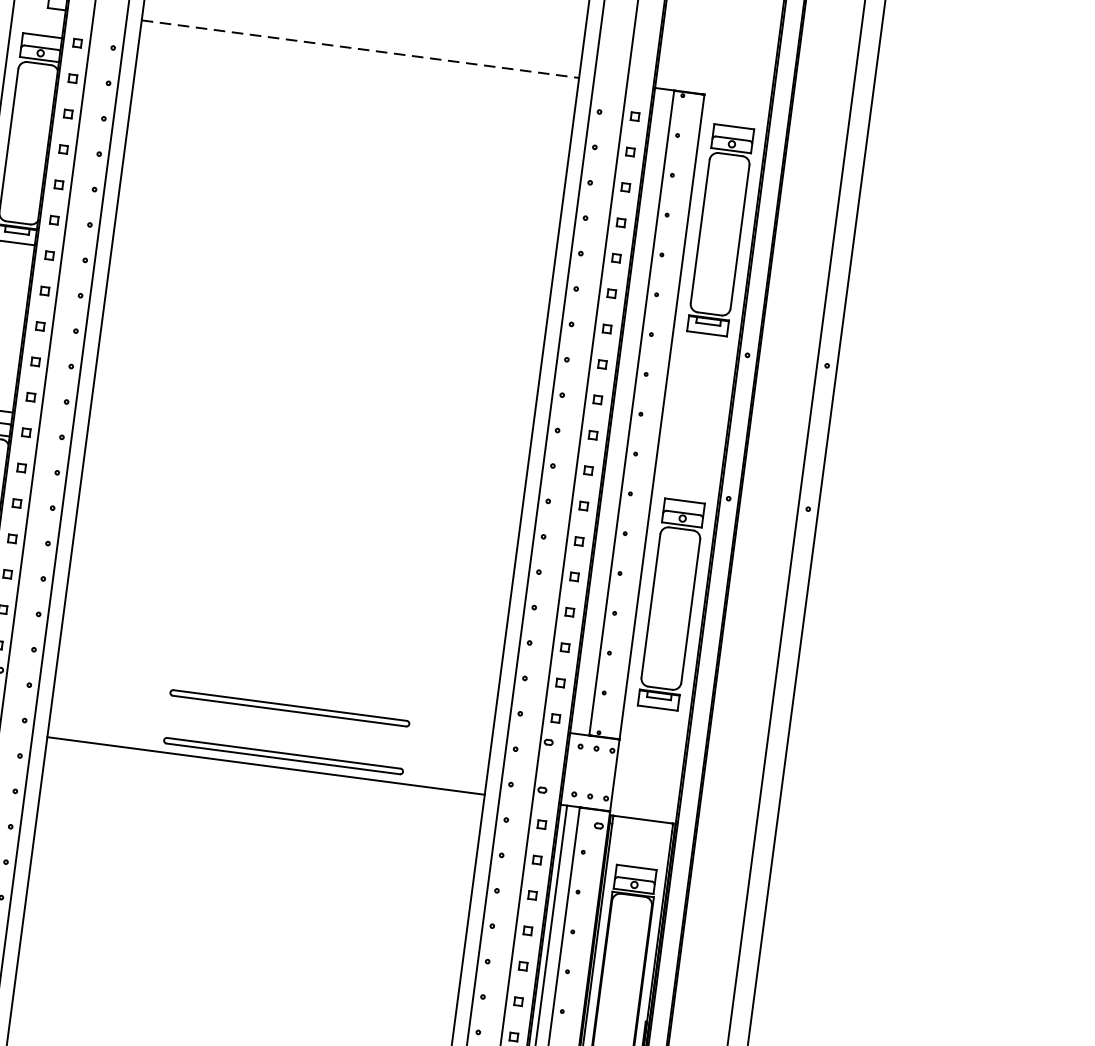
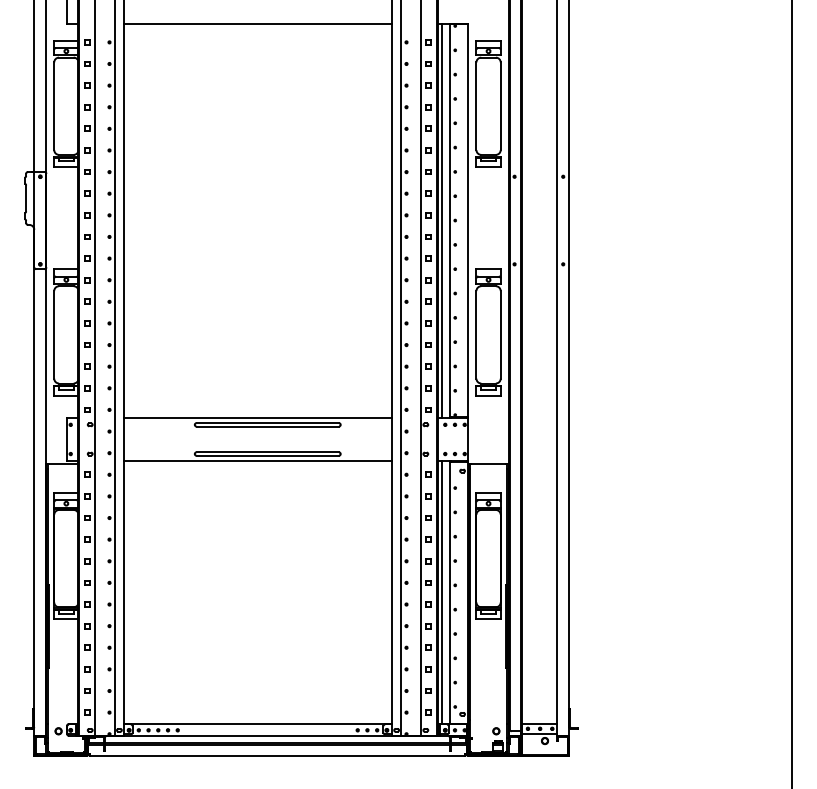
line: (361, 49) -> (258, 23), dashed -> solid
line: (618, 411) -> (441, 220), added
line: (274, 694) -> (257, 417), added

